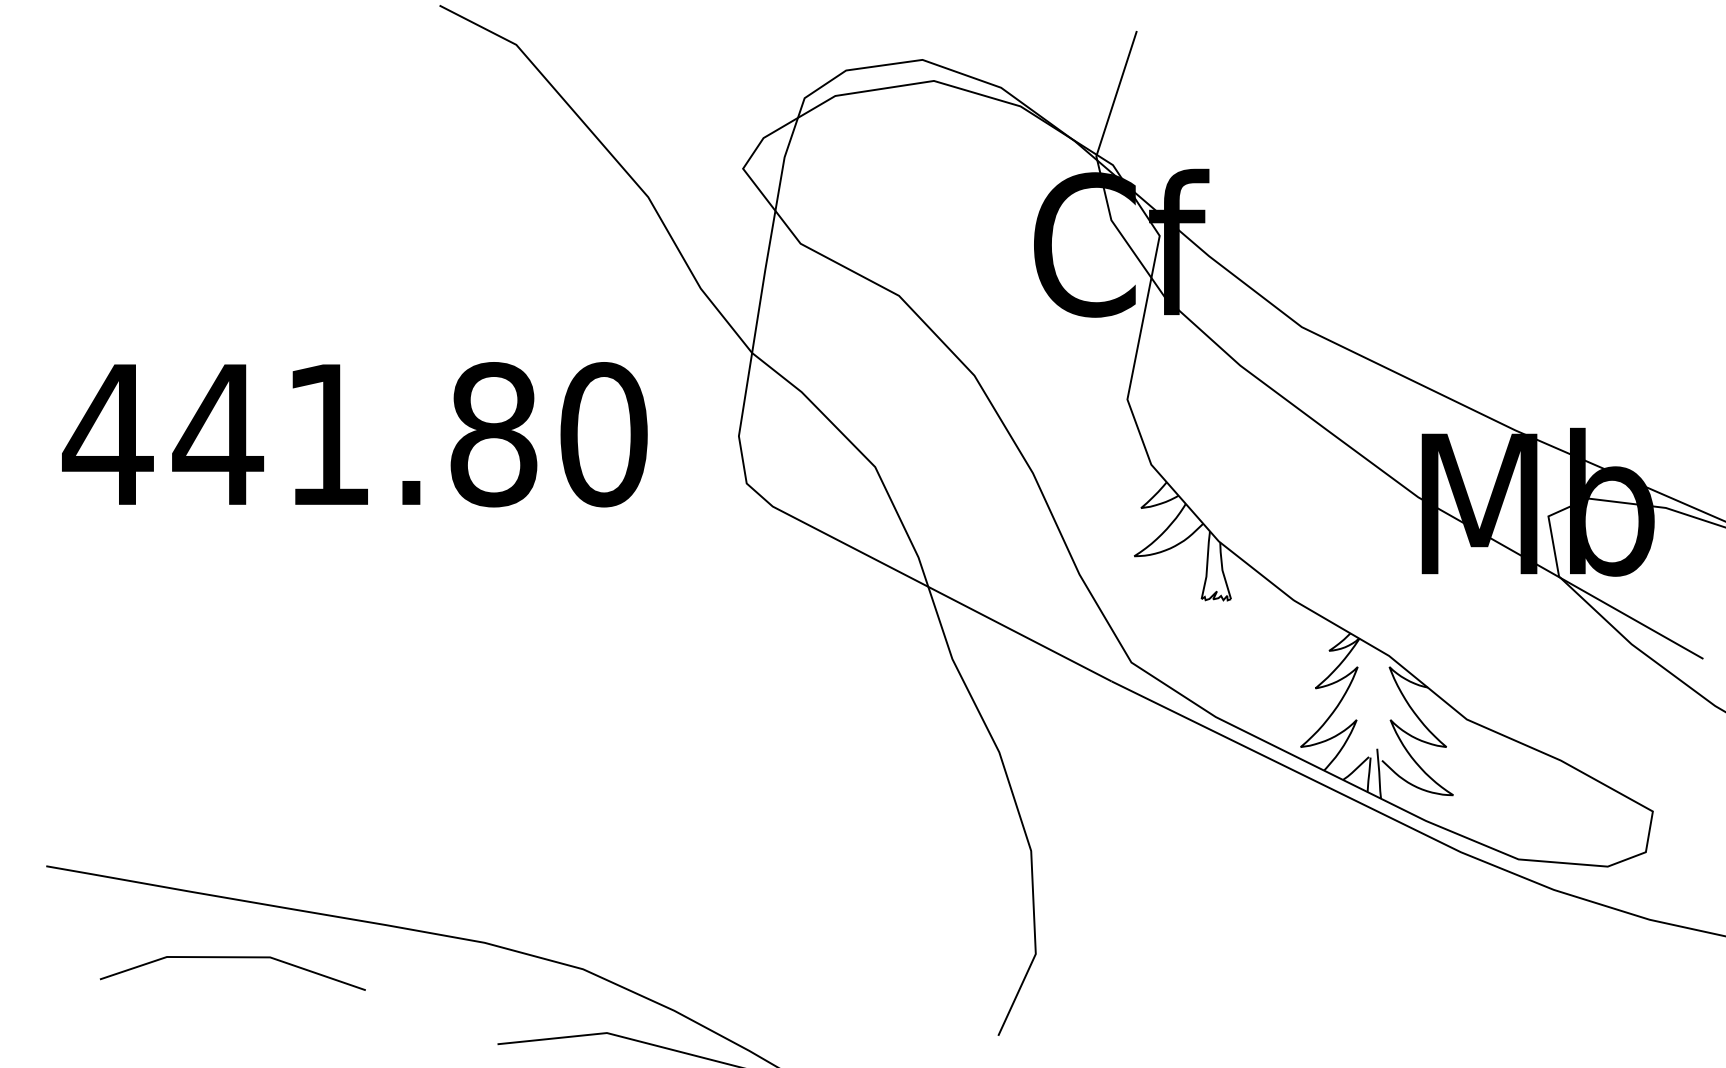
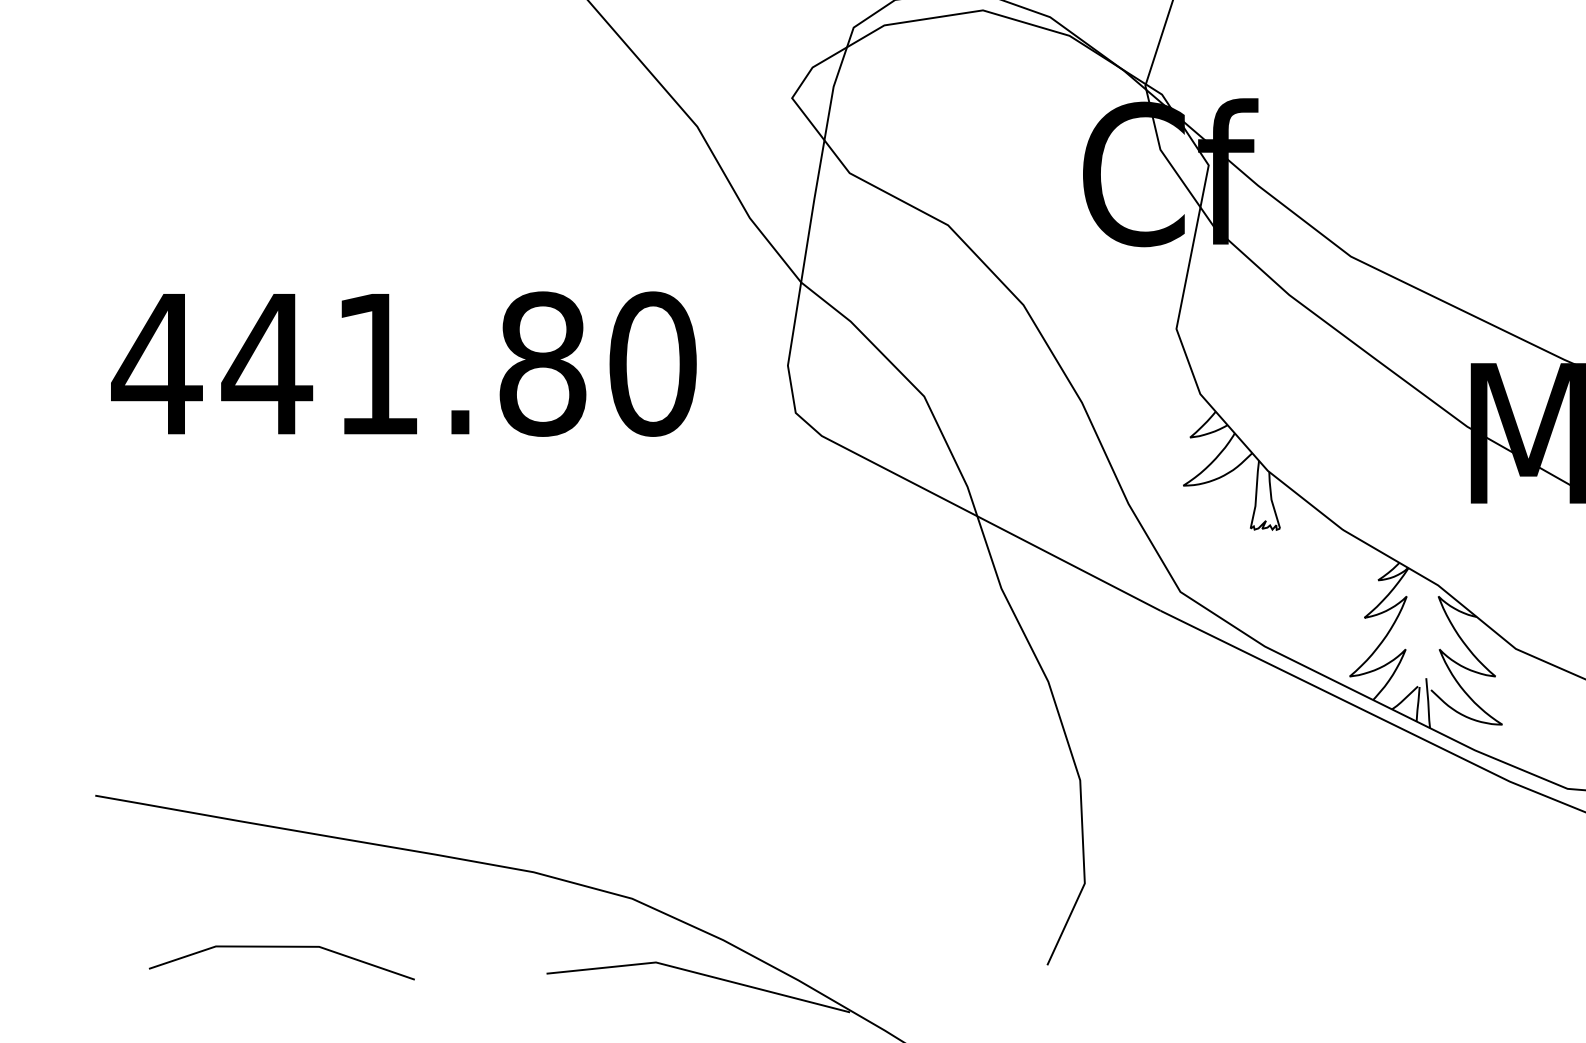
line: (232, 958) -> (281, 947), moved

